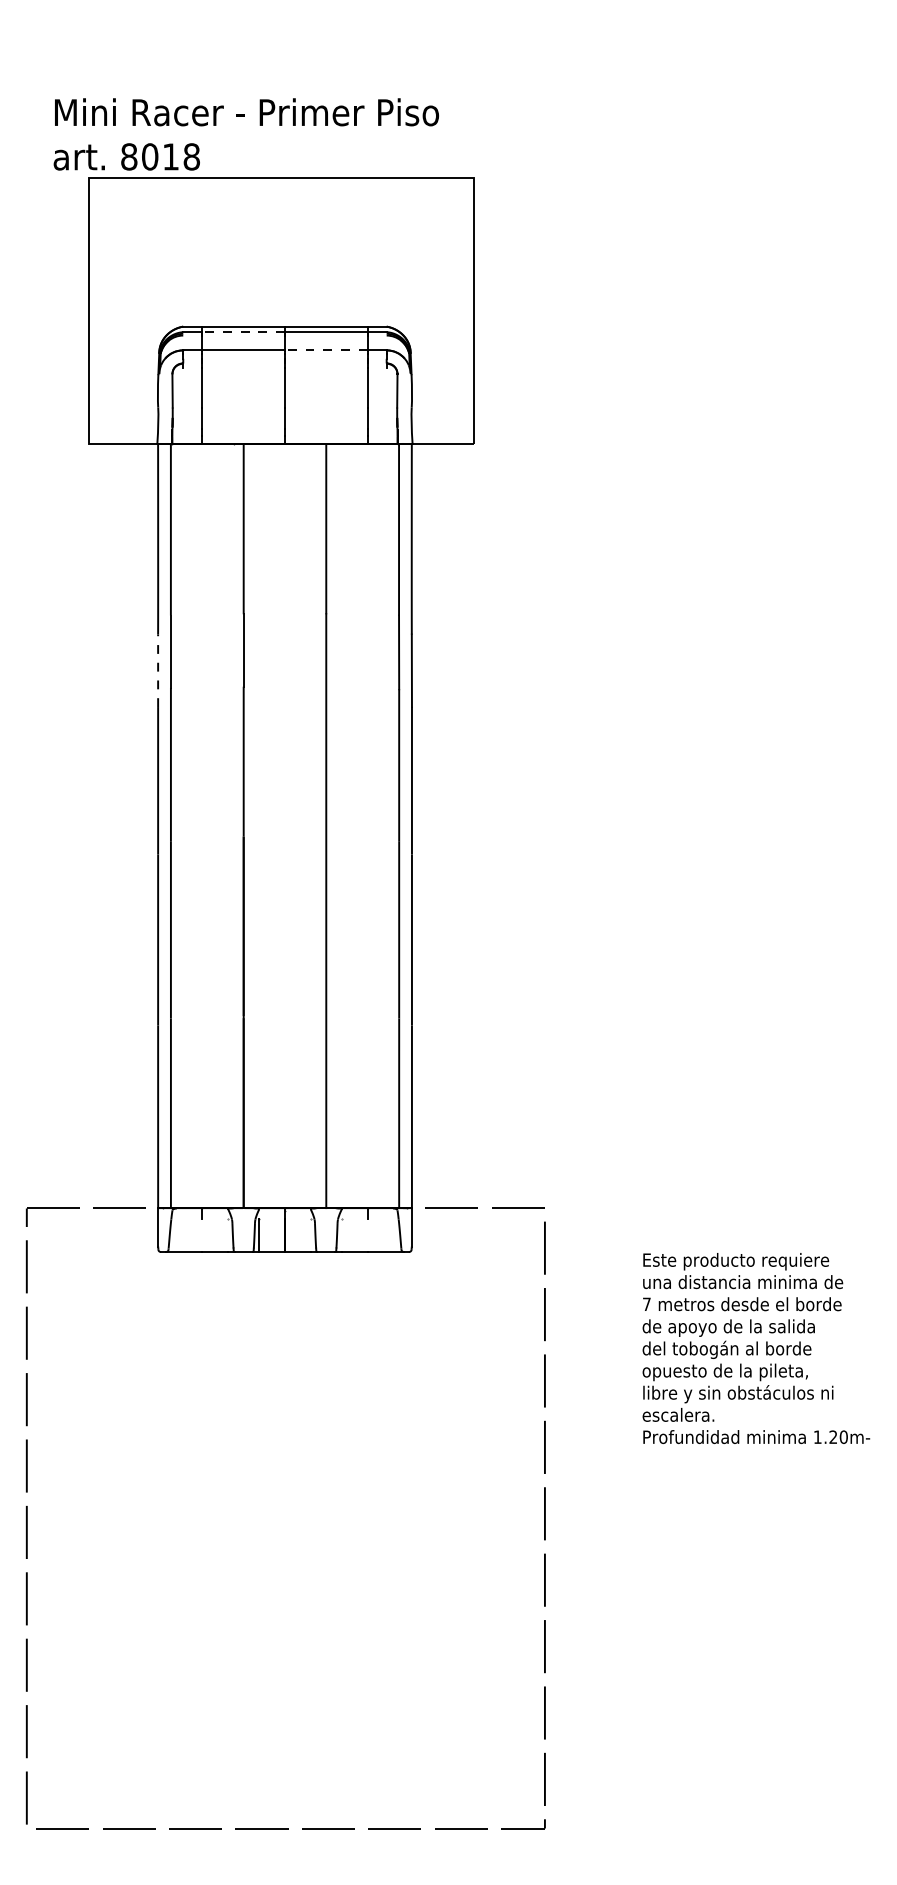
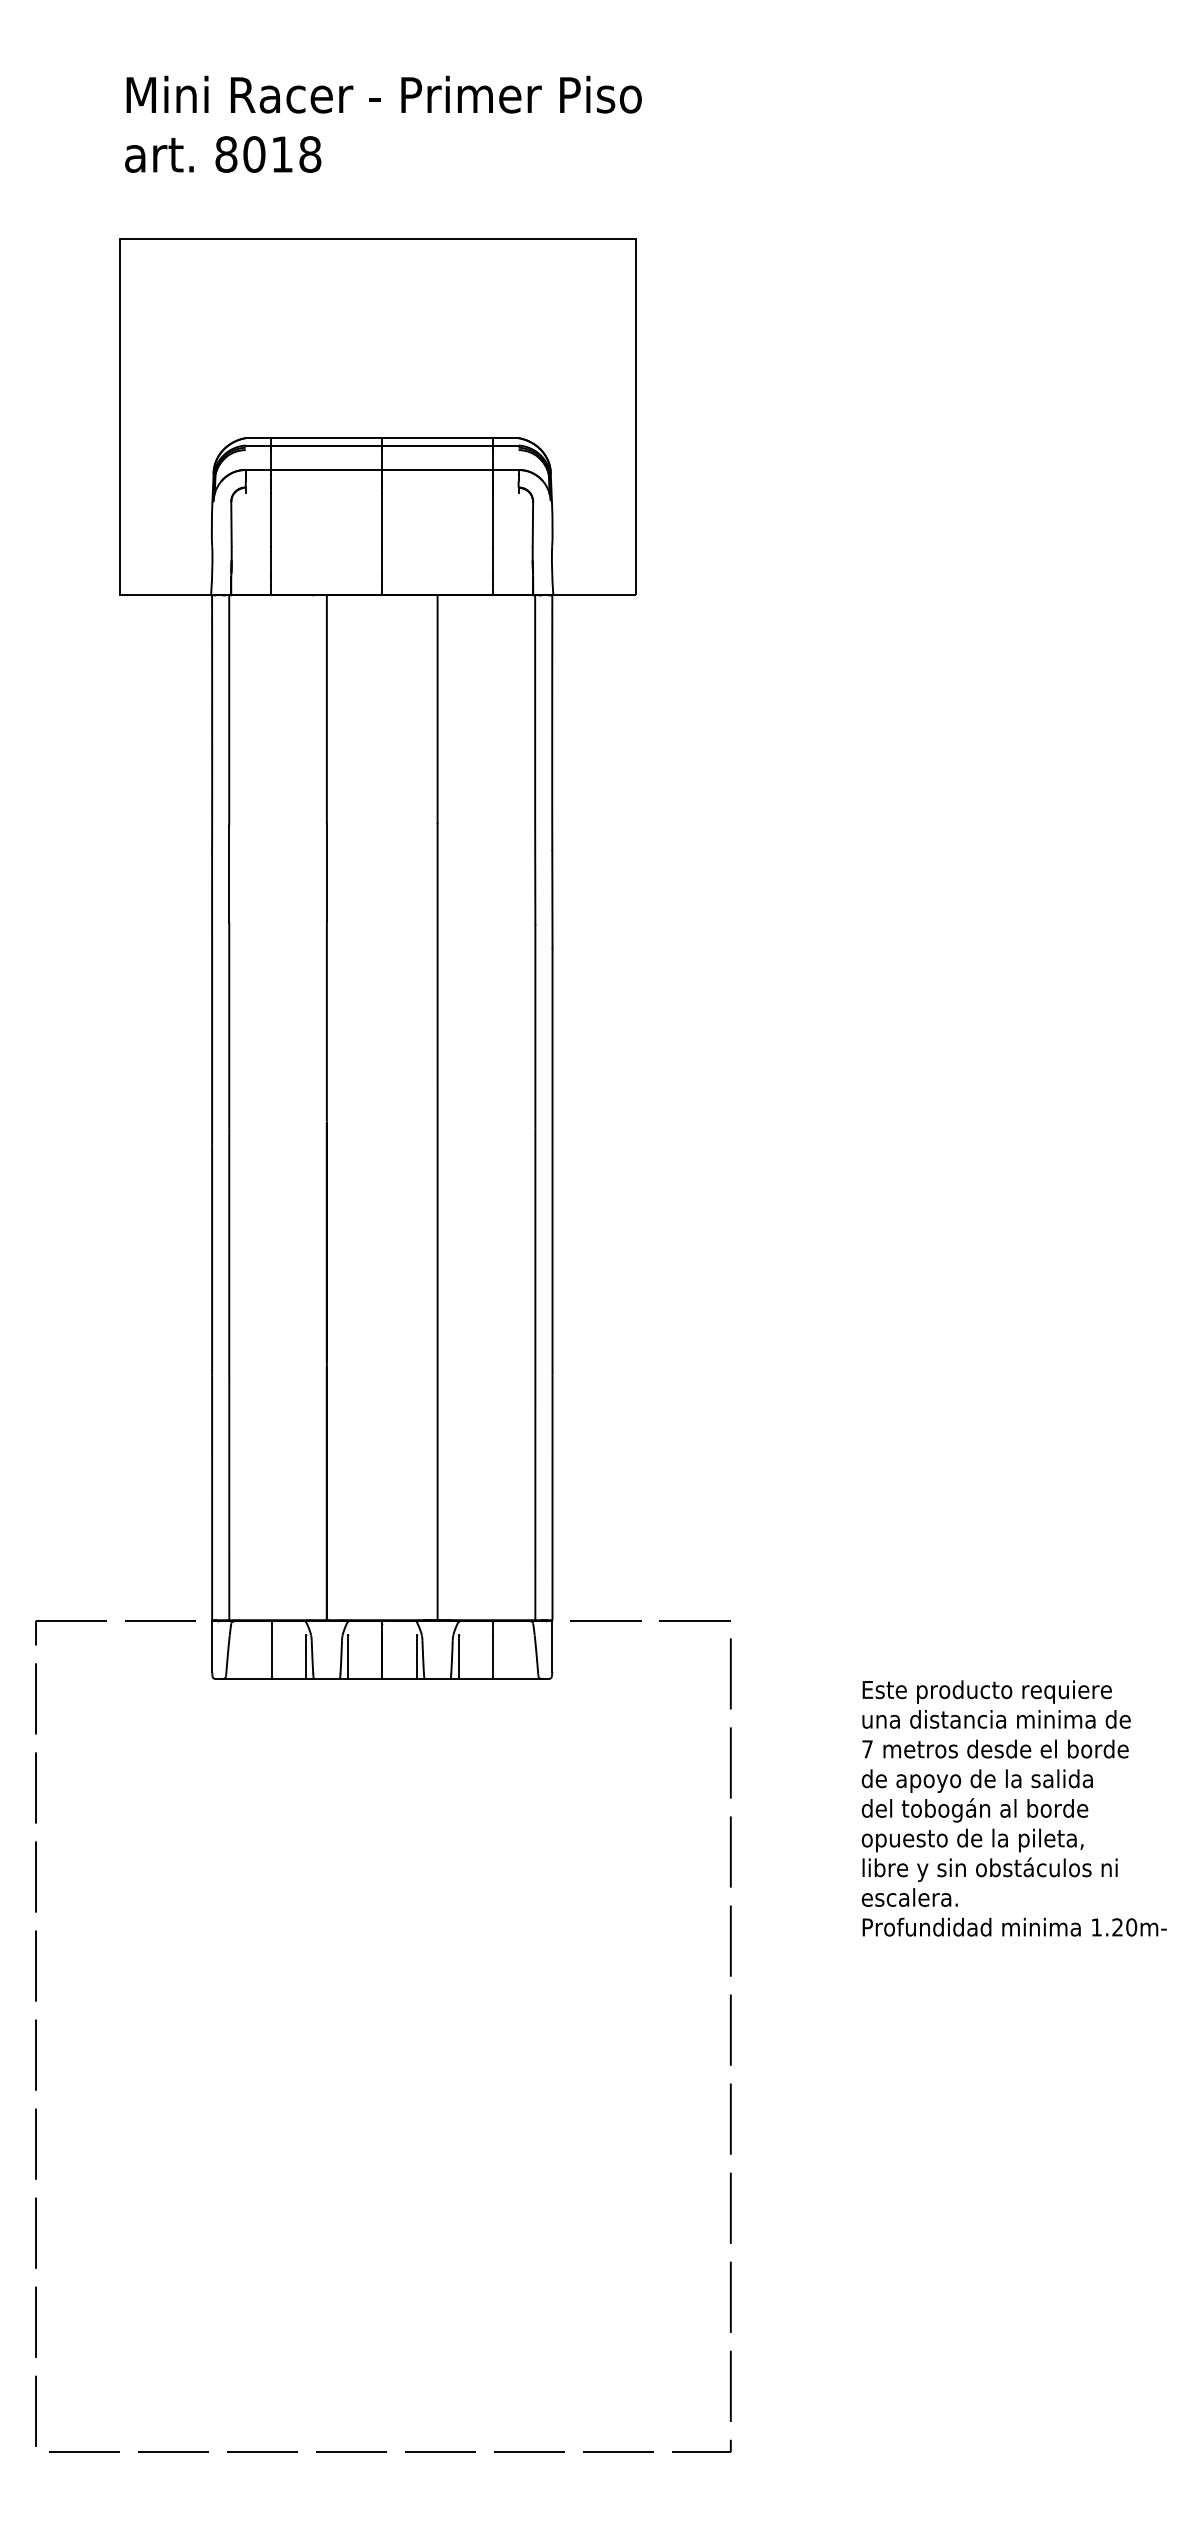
text: (246, 133) -> (383, 123), moved
line: (243, 332) -> (326, 445), dashed -> solid
line: (326, 350) -> (437, 470), dashed -> solid
line: (158, 670) -> (212, 899), dashed -> solid
line: (202, 1235) -> (271, 1657), added
line: (227, 1235) -> (305, 1657), added
line: (310, 1235) -> (416, 1657), added
line: (341, 1235) -> (458, 1657), added
line: (367, 1235) -> (492, 1657), added

